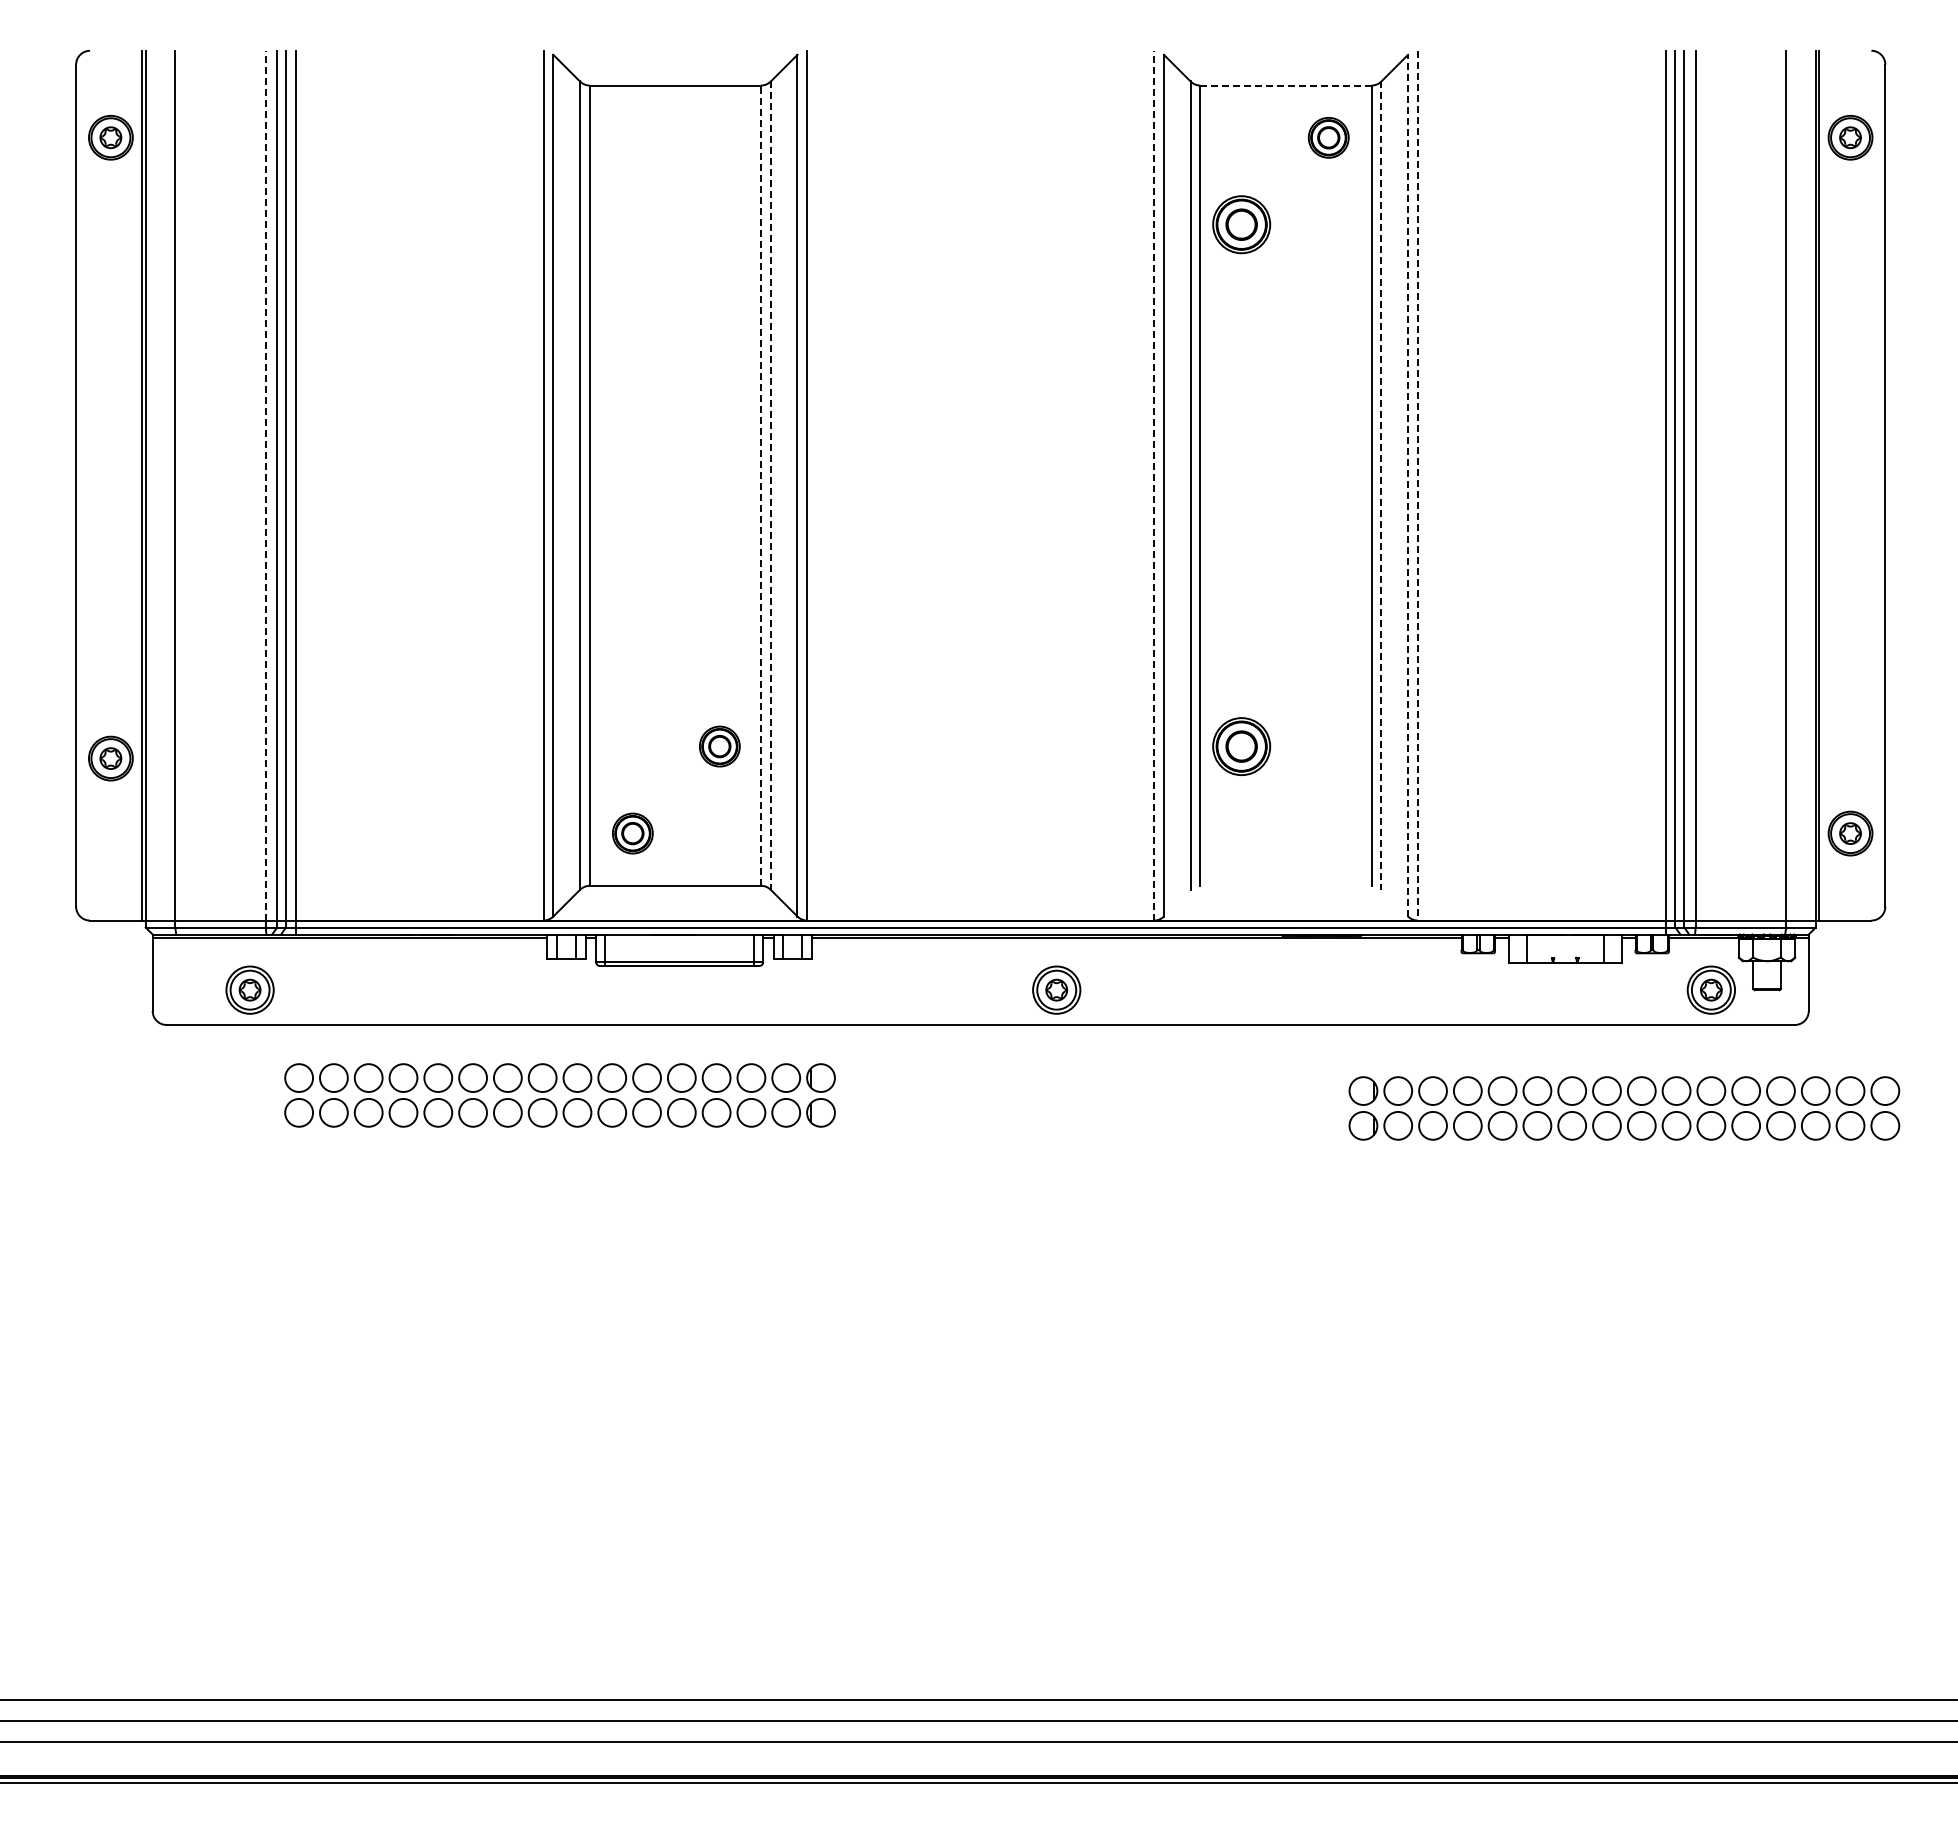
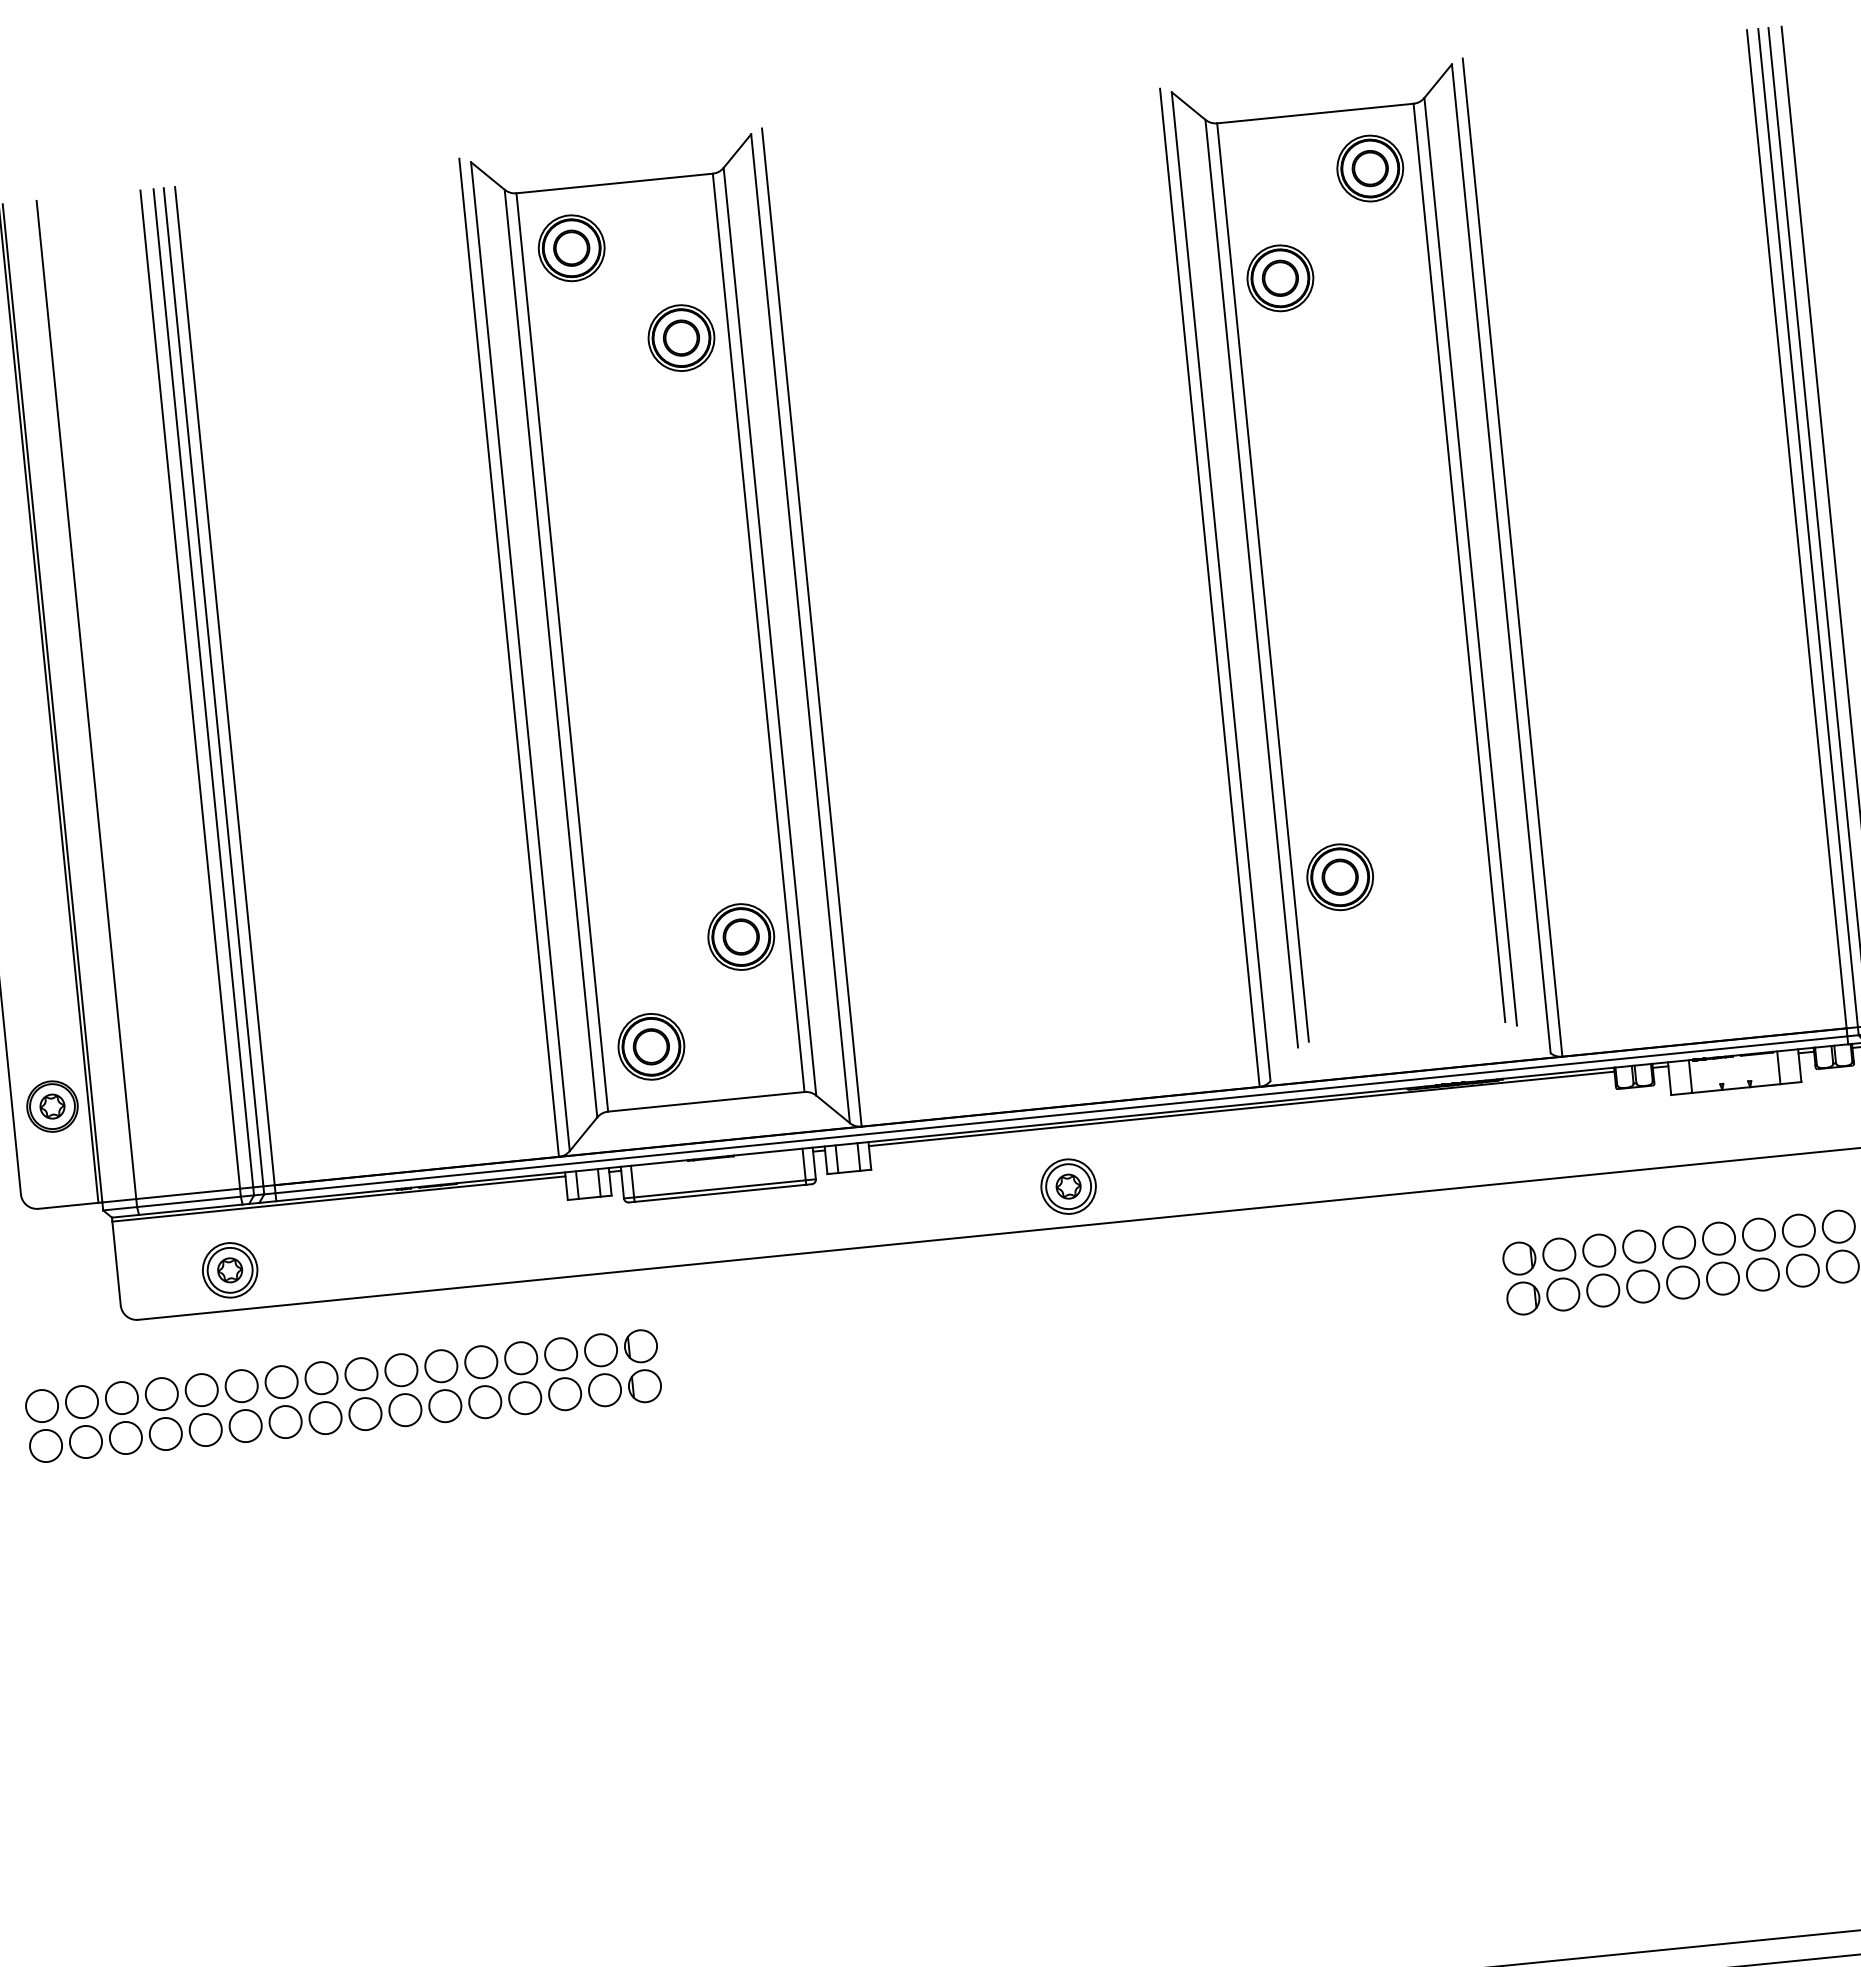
line: (1286, 85) -> (1315, 113), dashed -> solid
part: (632, 137) -> (571, 248), added
part: (1328, 137) -> (1370, 168), size x1.43
part: (719, 224) -> (681, 337), added
line: (265, 485) -> (190, 689), dashed -> solid
line: (761, 485) -> (759, 632), dashed -> solid
line: (1154, 485) -> (1210, 587), dashed -> solid
line: (1408, 485) -> (1501, 558), dashed -> solid
line: (1417, 485) -> (1512, 557), dashed -> solid
line: (770, 486) -> (769, 632), dashed -> solid
line: (1381, 486) -> (1470, 562), dashed -> solid
part: (719, 746) -> (740, 936), size x1.43
part: (110, 758) -> (52, 1106), moved
part: (632, 833) -> (651, 1046), size x1.43
part: (1056, 989) -> (1068, 1185), moved
part: (553, 1088) -> (335, 1388), moved

